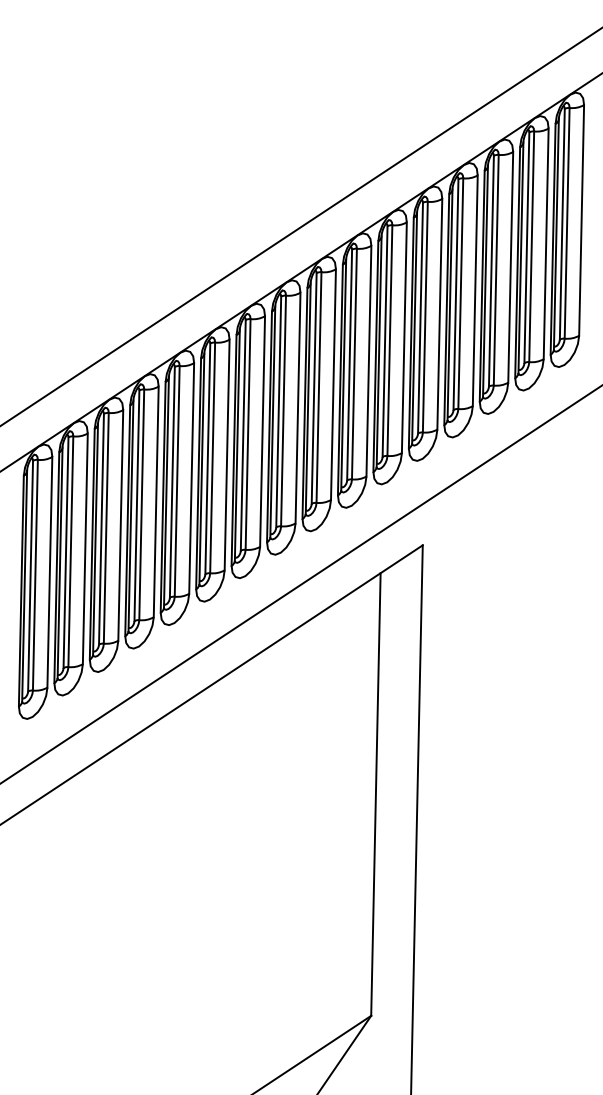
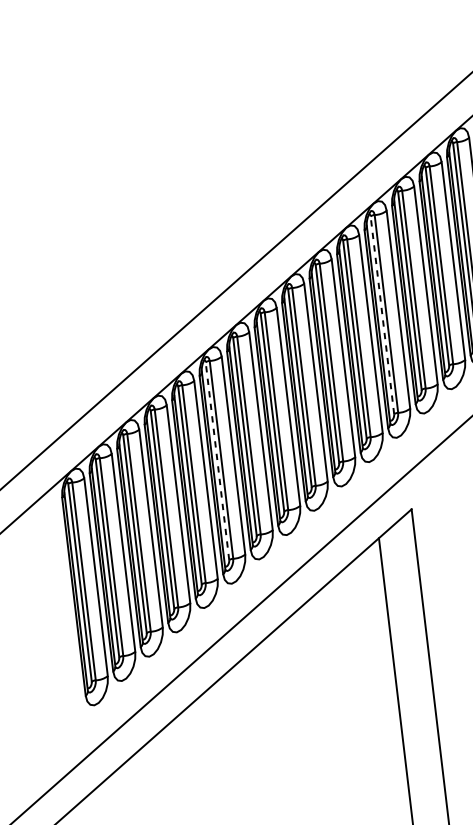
line: (420, 317) -> (382, 314), solid -> dashed
line: (207, 458) -> (217, 460), solid -> dashed

